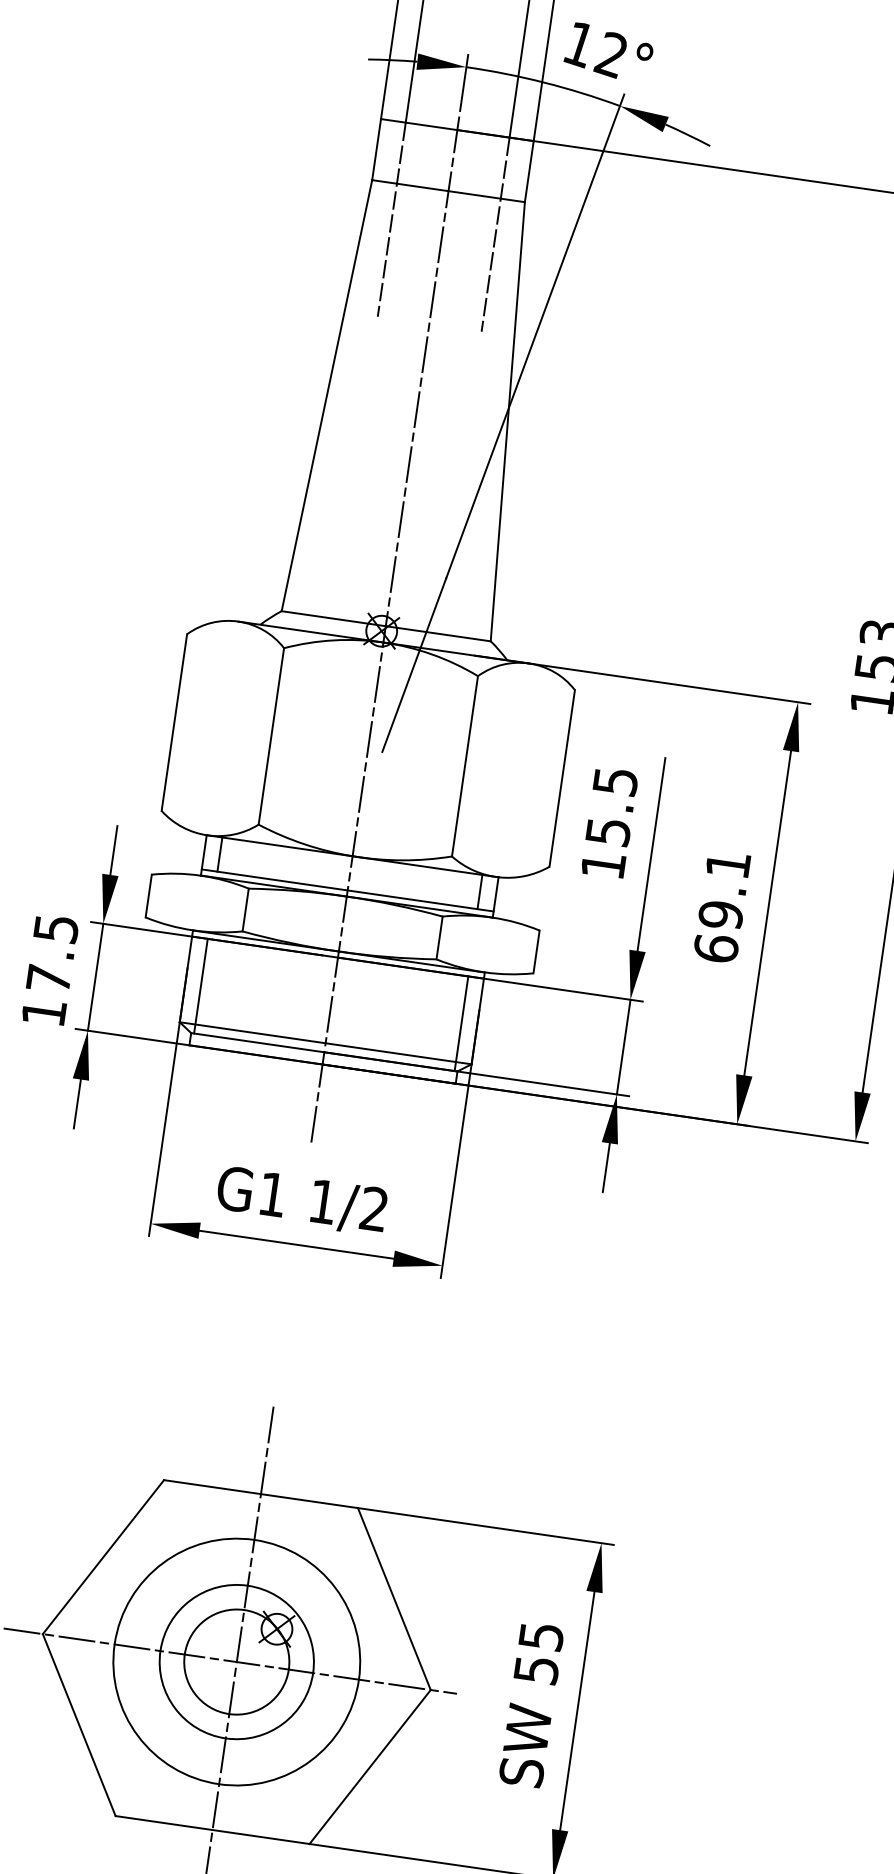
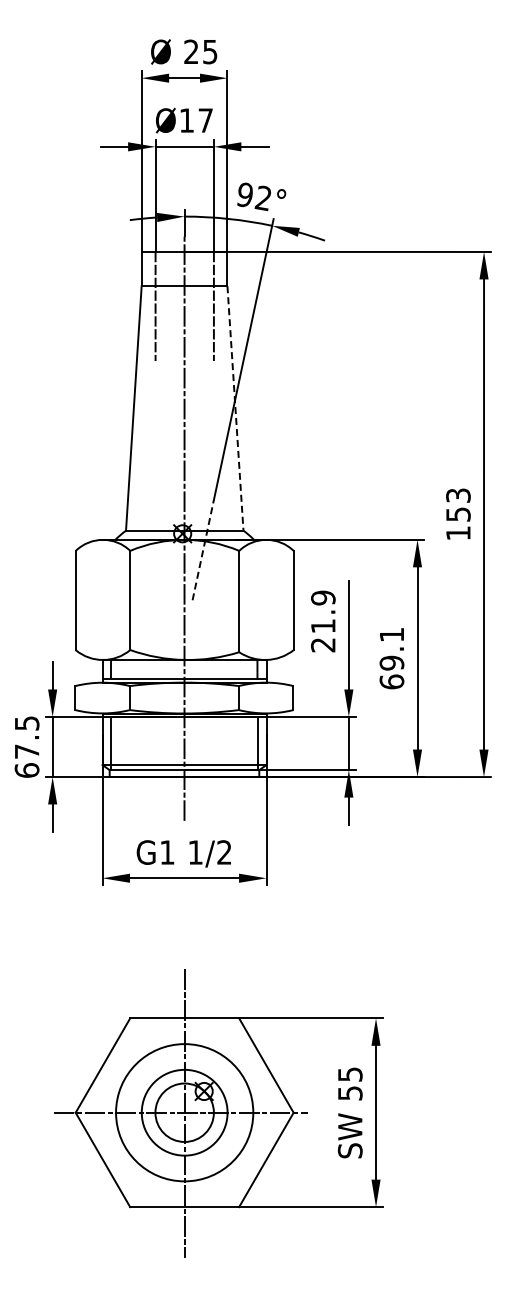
text: (578, 43) -> (244, 194), 12° -> 92°
line: (507, 421) -> (235, 408), solid -> dashed
line: (414, 664) -> (203, 549), solid -> dashed
text: (609, 823) -> (323, 621), 15.5 -> 21.9
text: (43, 1012) -> (26, 770), 17.5 -> 67.5

